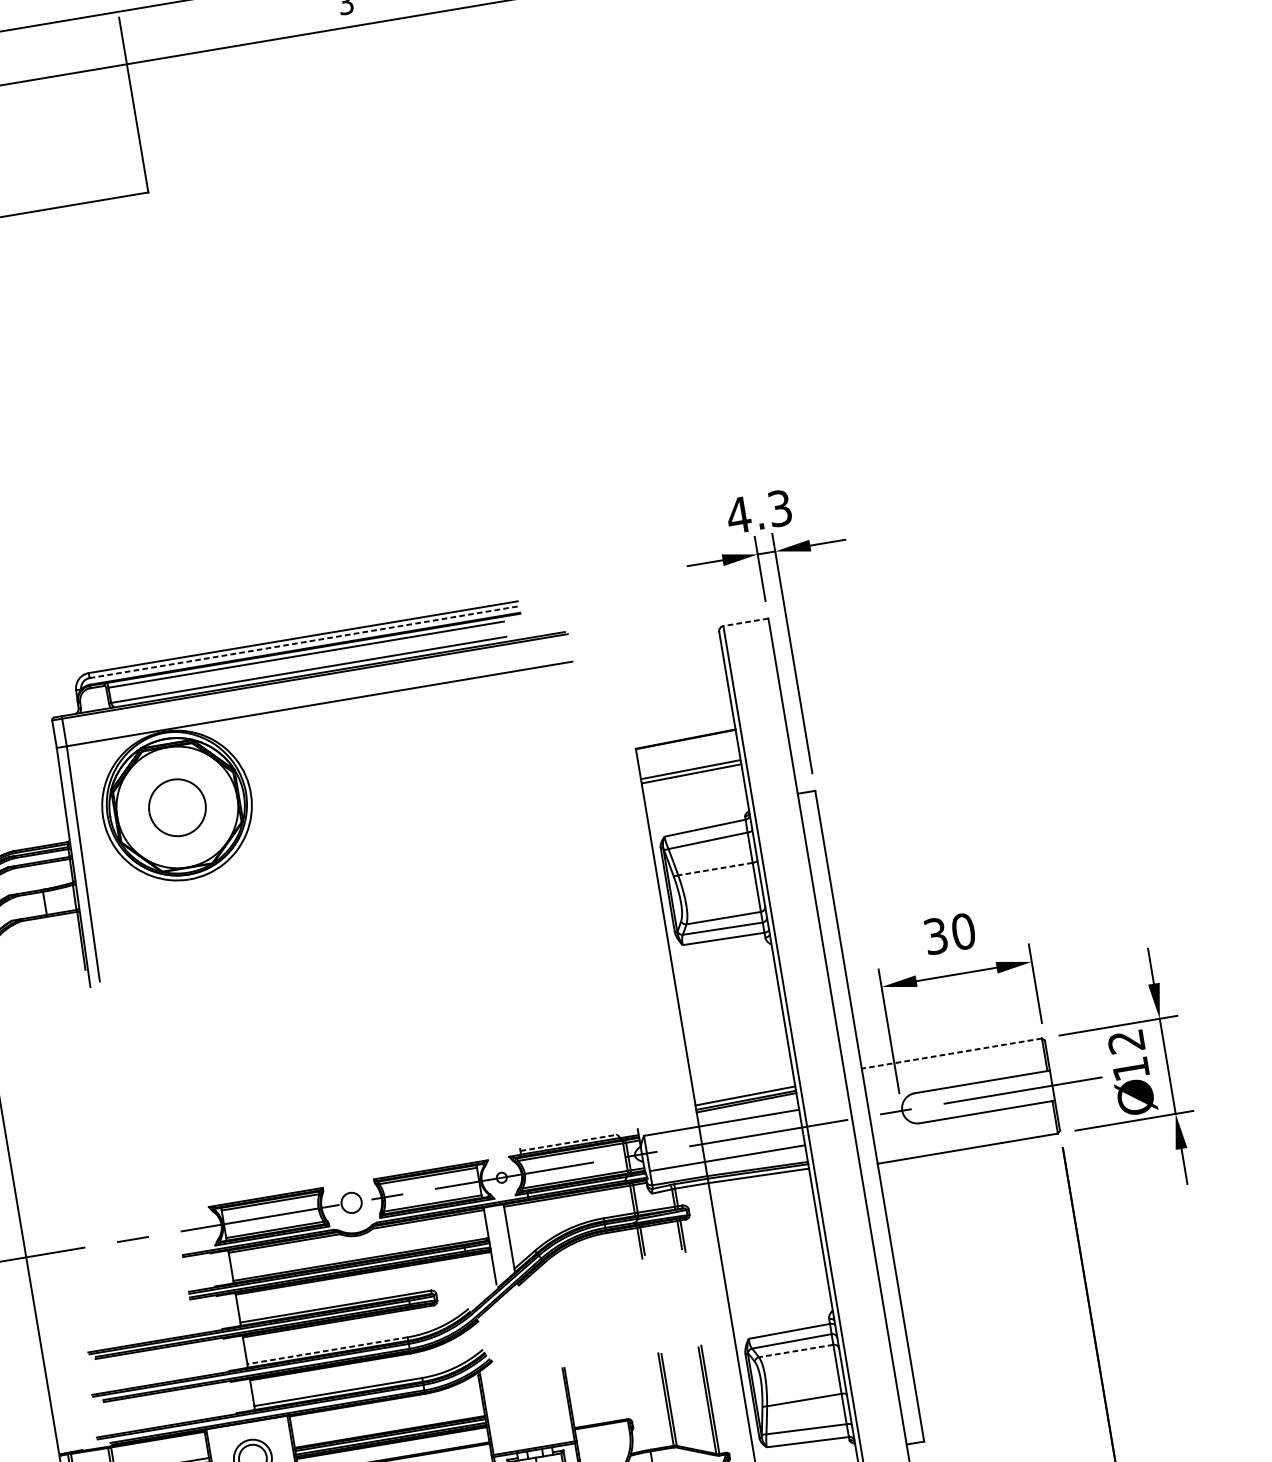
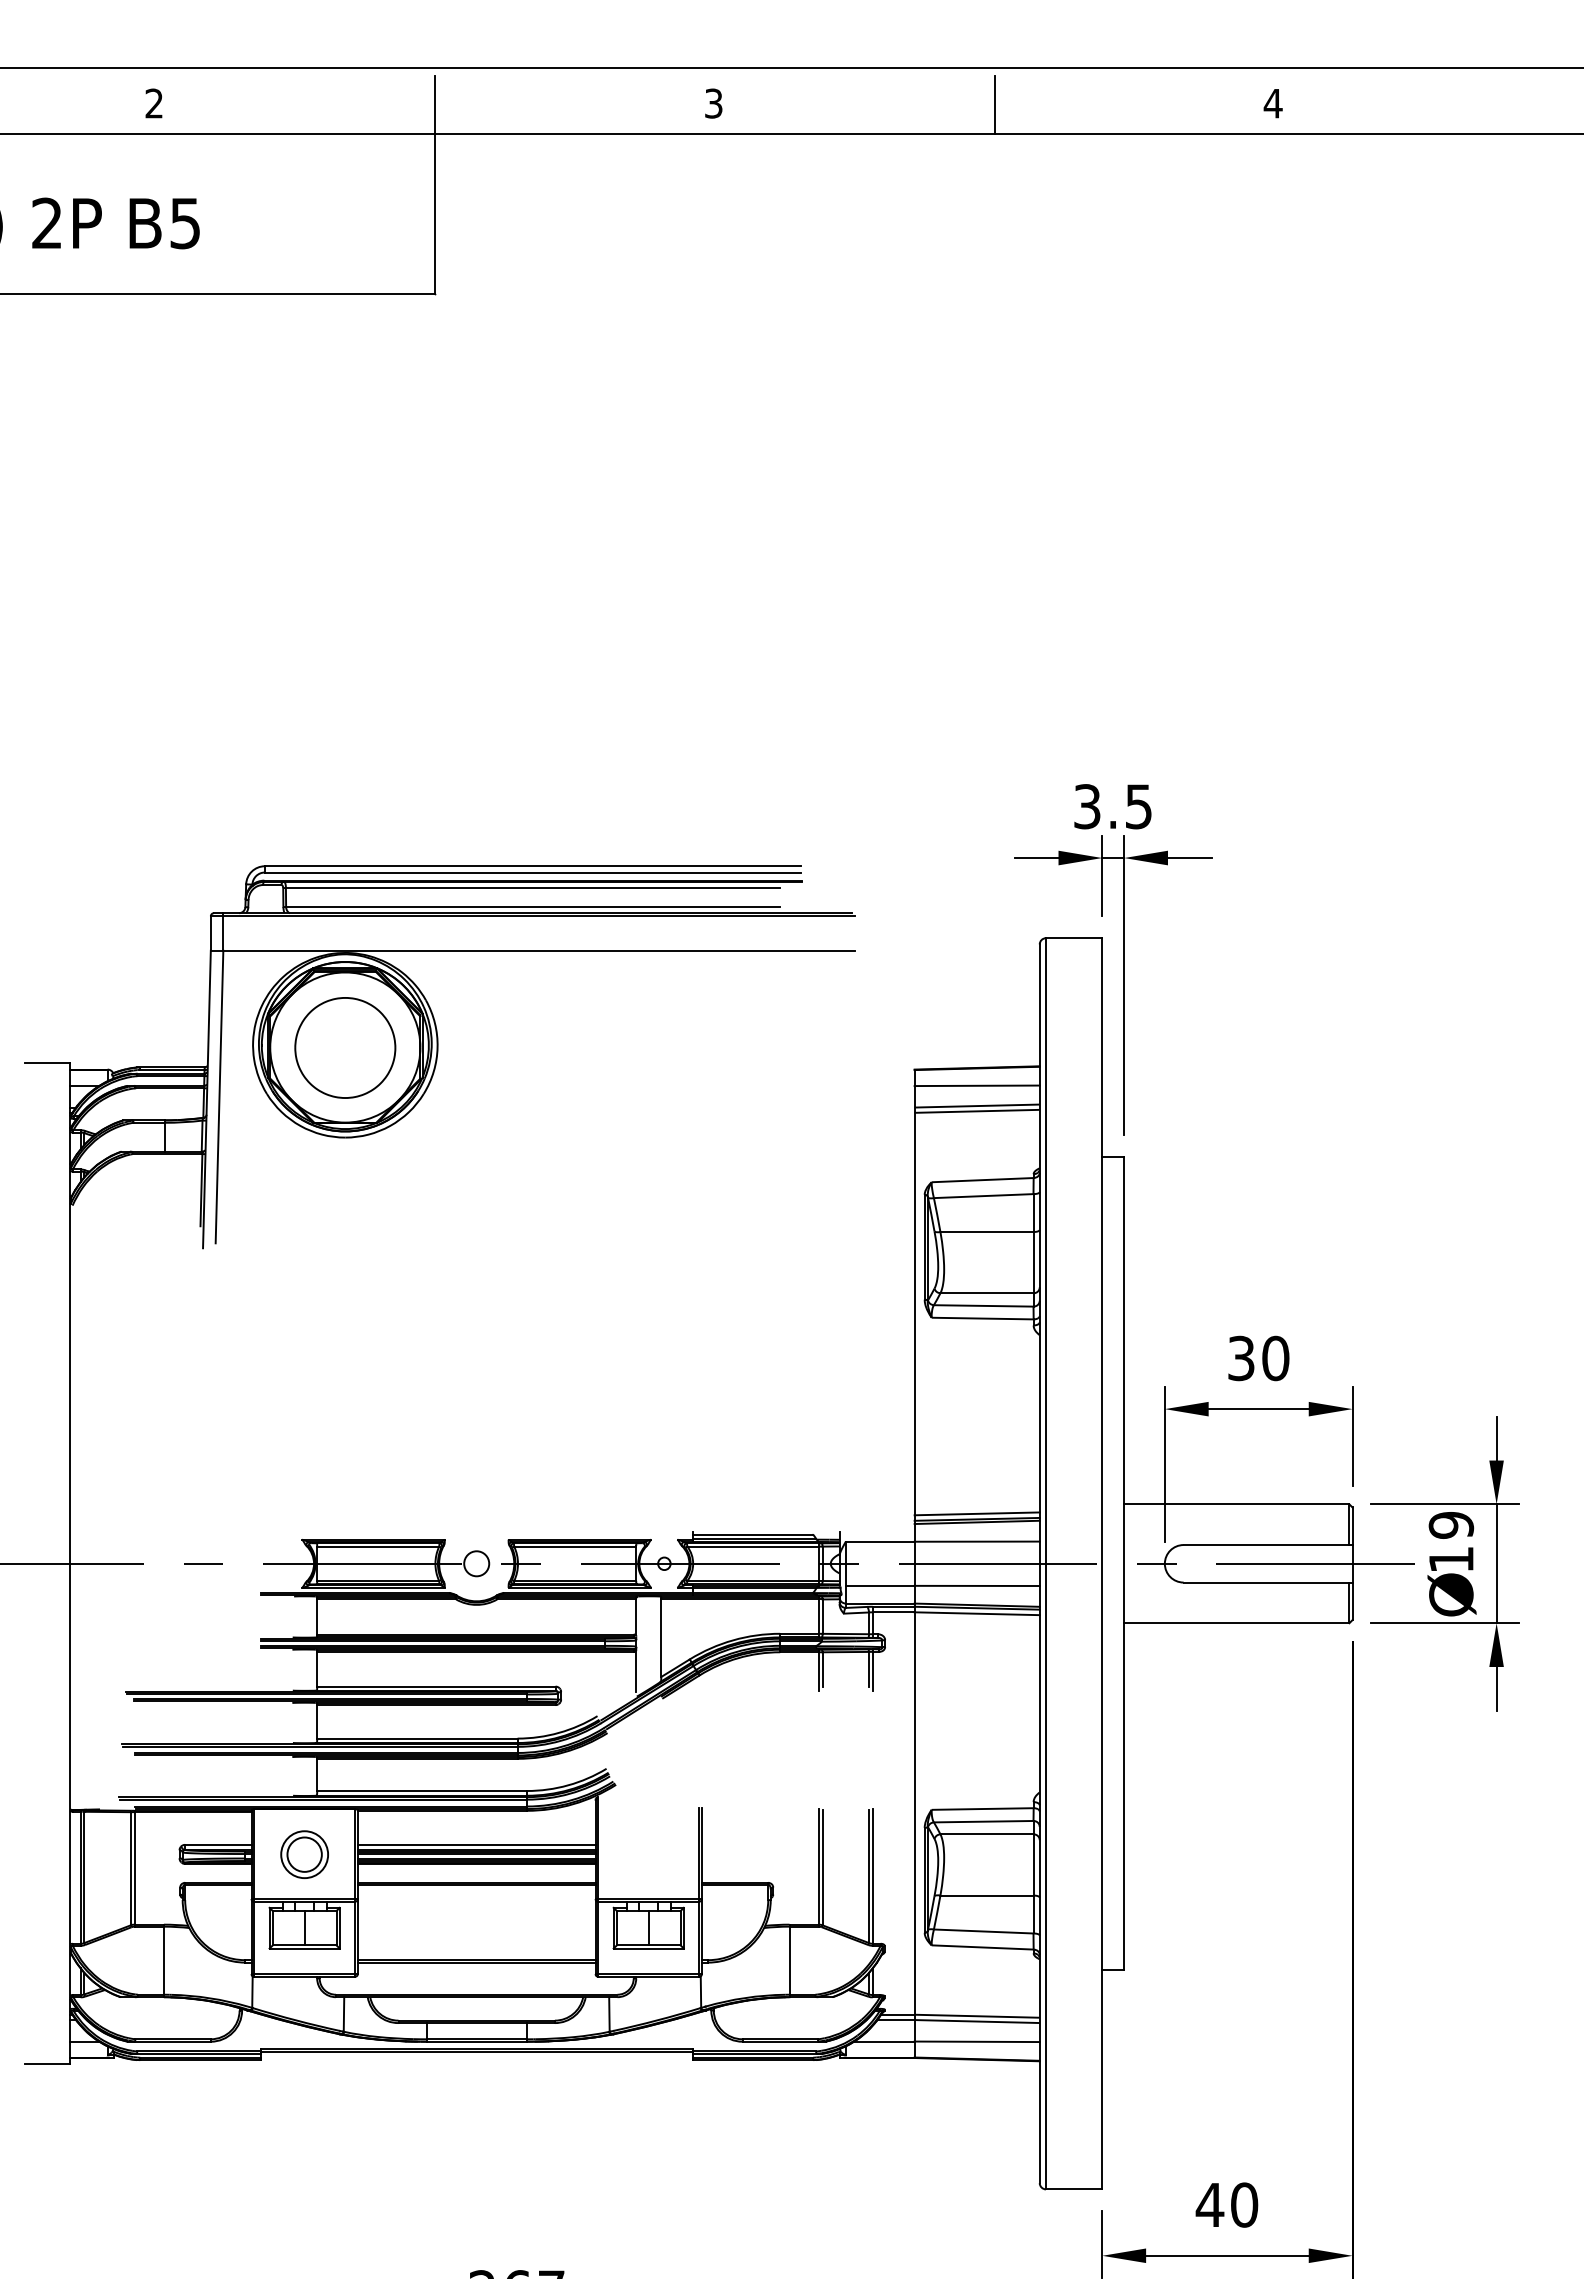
text: (758, 511) -> (1112, 806), 4.3 -> 3.5
line: (745, 622) -> (1073, 938), dashed -> solid
line: (304, 642) -> (533, 872), dashed -> solid
line: (687, 753) -> (976, 1085), added
part: (177, 807) -> (345, 1047), size x1.43
line: (715, 869) -> (986, 1232), dashed -> solid
text: (1126, 1041) -> (1451, 1525), 12 -> 19
line: (951, 1053) -> (1236, 1504), dashed -> solid
line: (569, 1142) -> (753, 1534), dashed -> solid
line: (326, 1350) -> (416, 1738), dashed -> solid
line: (795, 1351) -> (986, 1834), dashed -> solid
line: (389, 1427) -> (476, 1844), added

